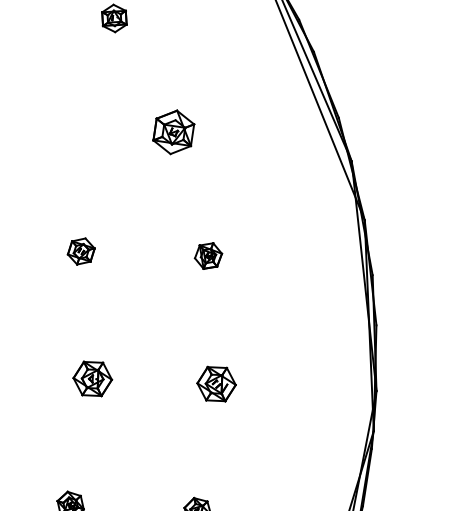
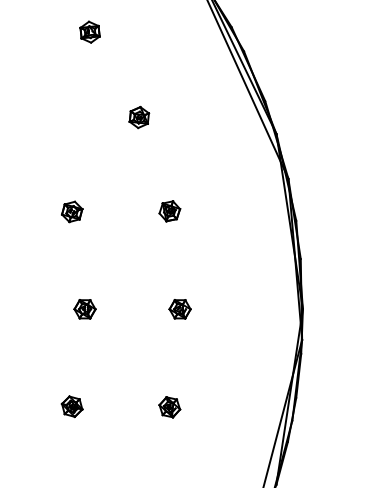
part: (174, 132) -> (139, 117), size x0.62
part: (92, 379) -> (84, 309), size x0.71
part: (215, 384) -> (179, 309), size x0.71

